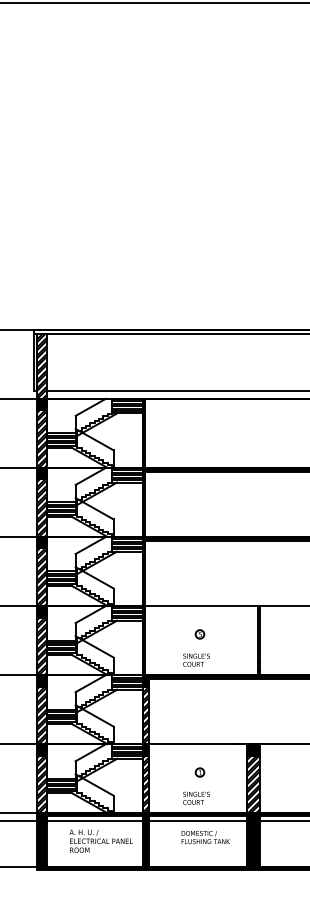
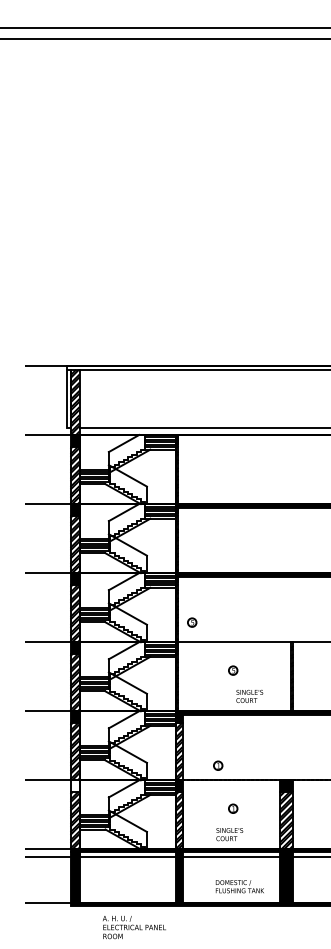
part: (159, 586) -> (192, 622), added
text: (196, 659) -> (249, 695), moved
part: (185, 729) -> (218, 765), added
fill: (41, 749) -> (74, 785), removed
text: (205, 837) -> (239, 886), moved
text: (101, 841) -> (134, 927), moved

